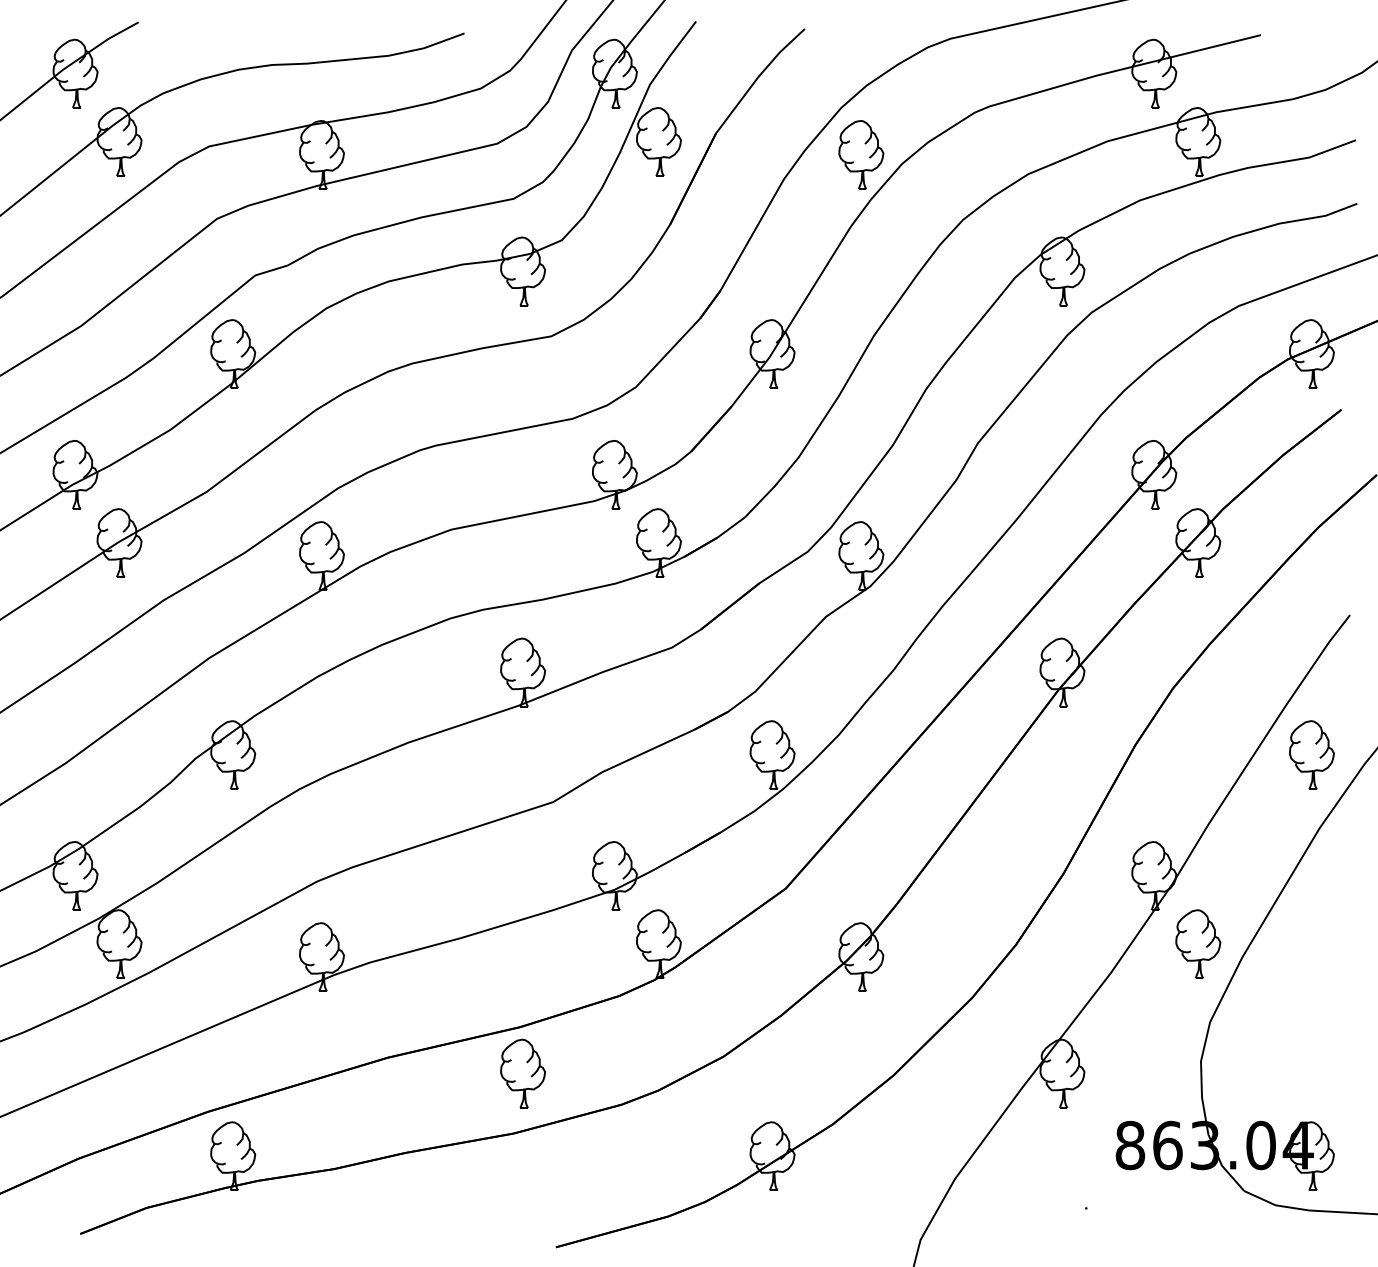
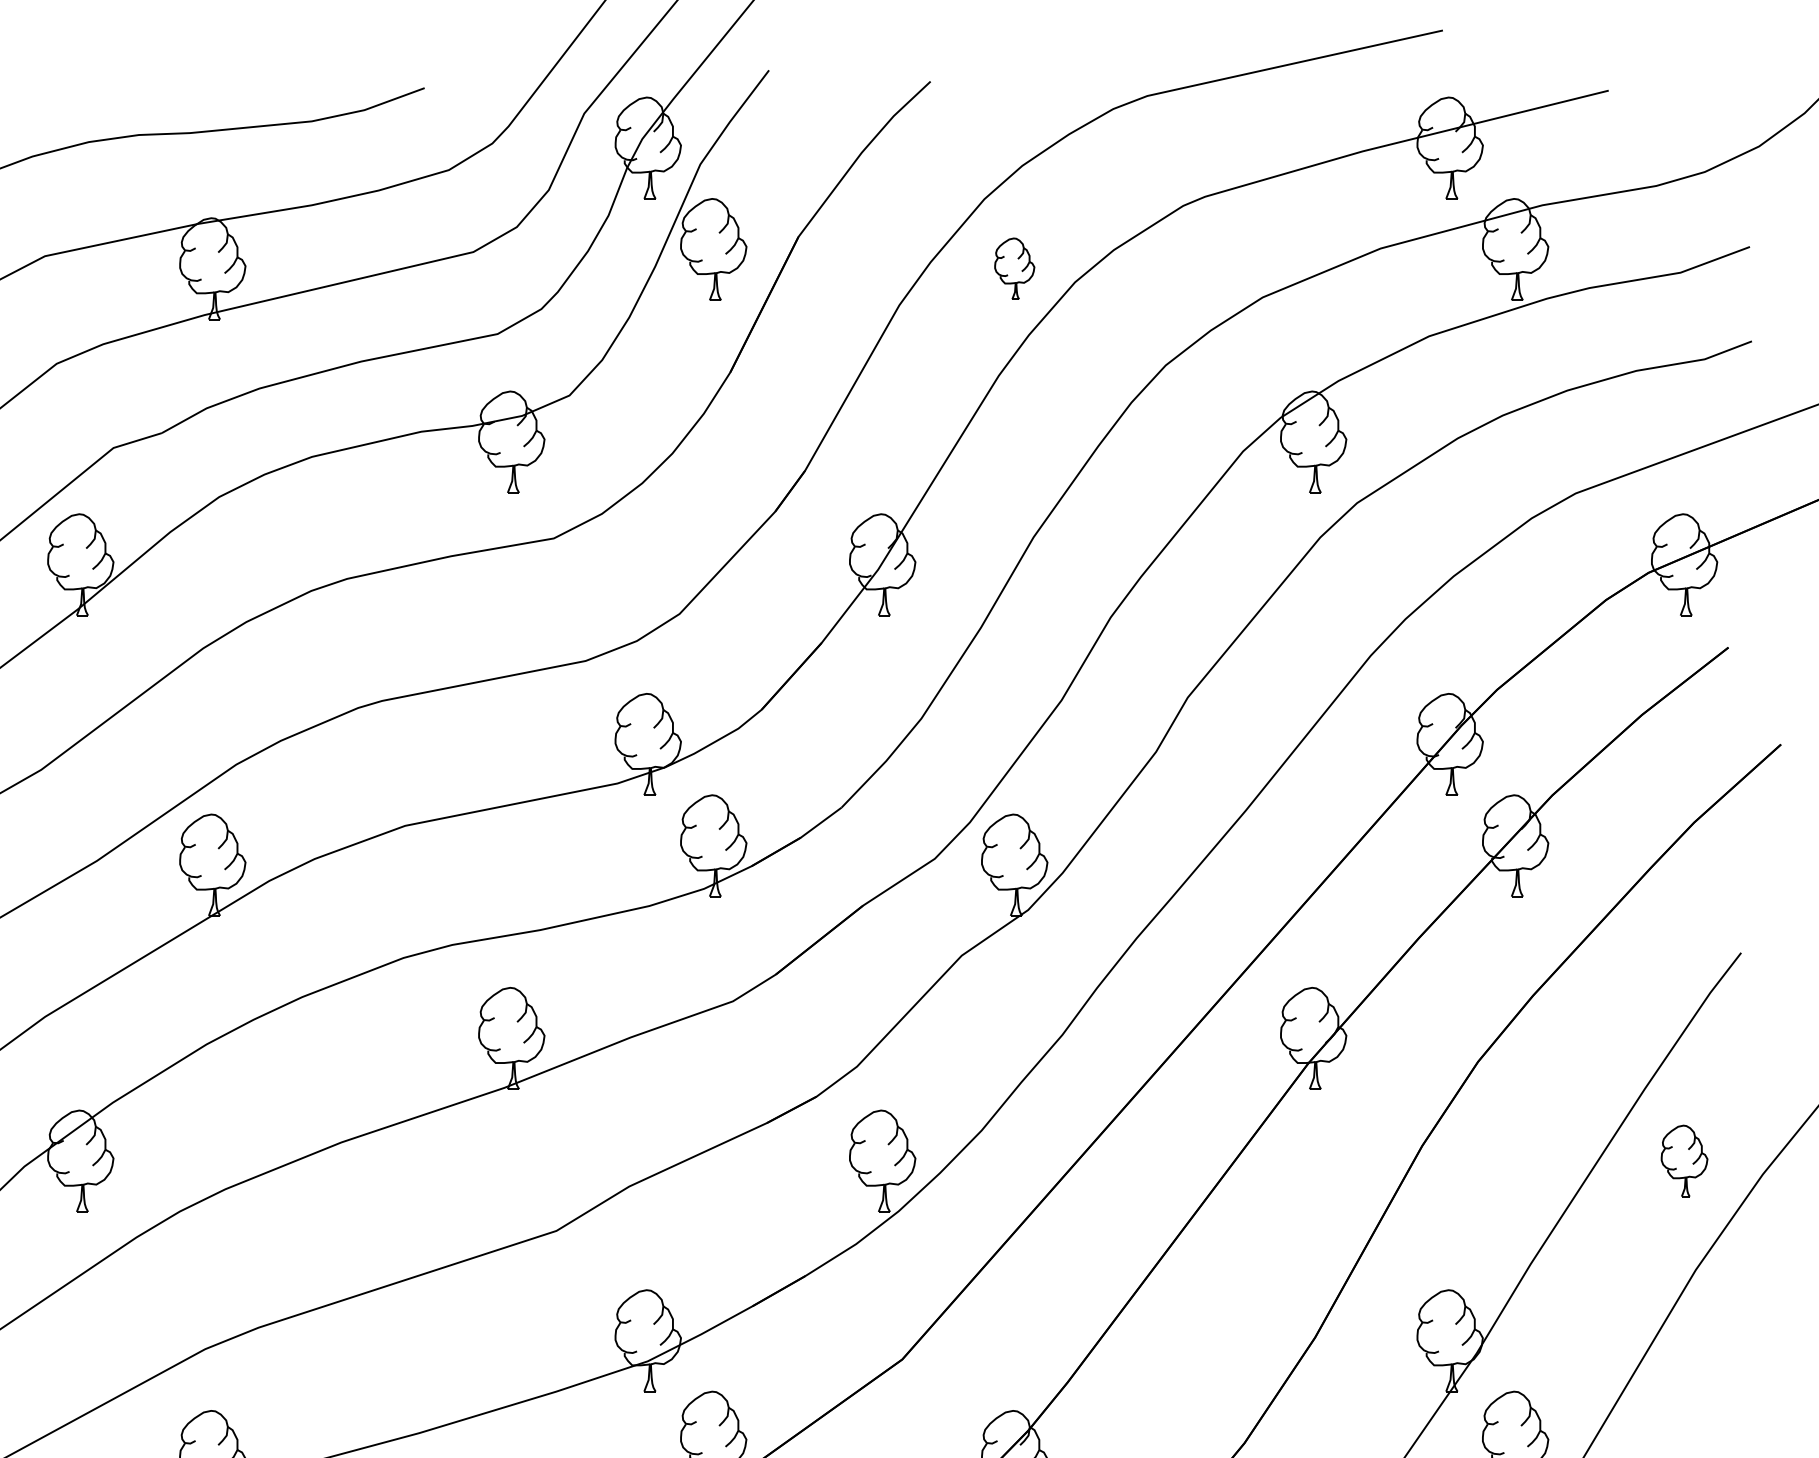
part: (861, 154) -> (1014, 268), size x0.6
part: (1311, 754) -> (1683, 1160), size x0.7

